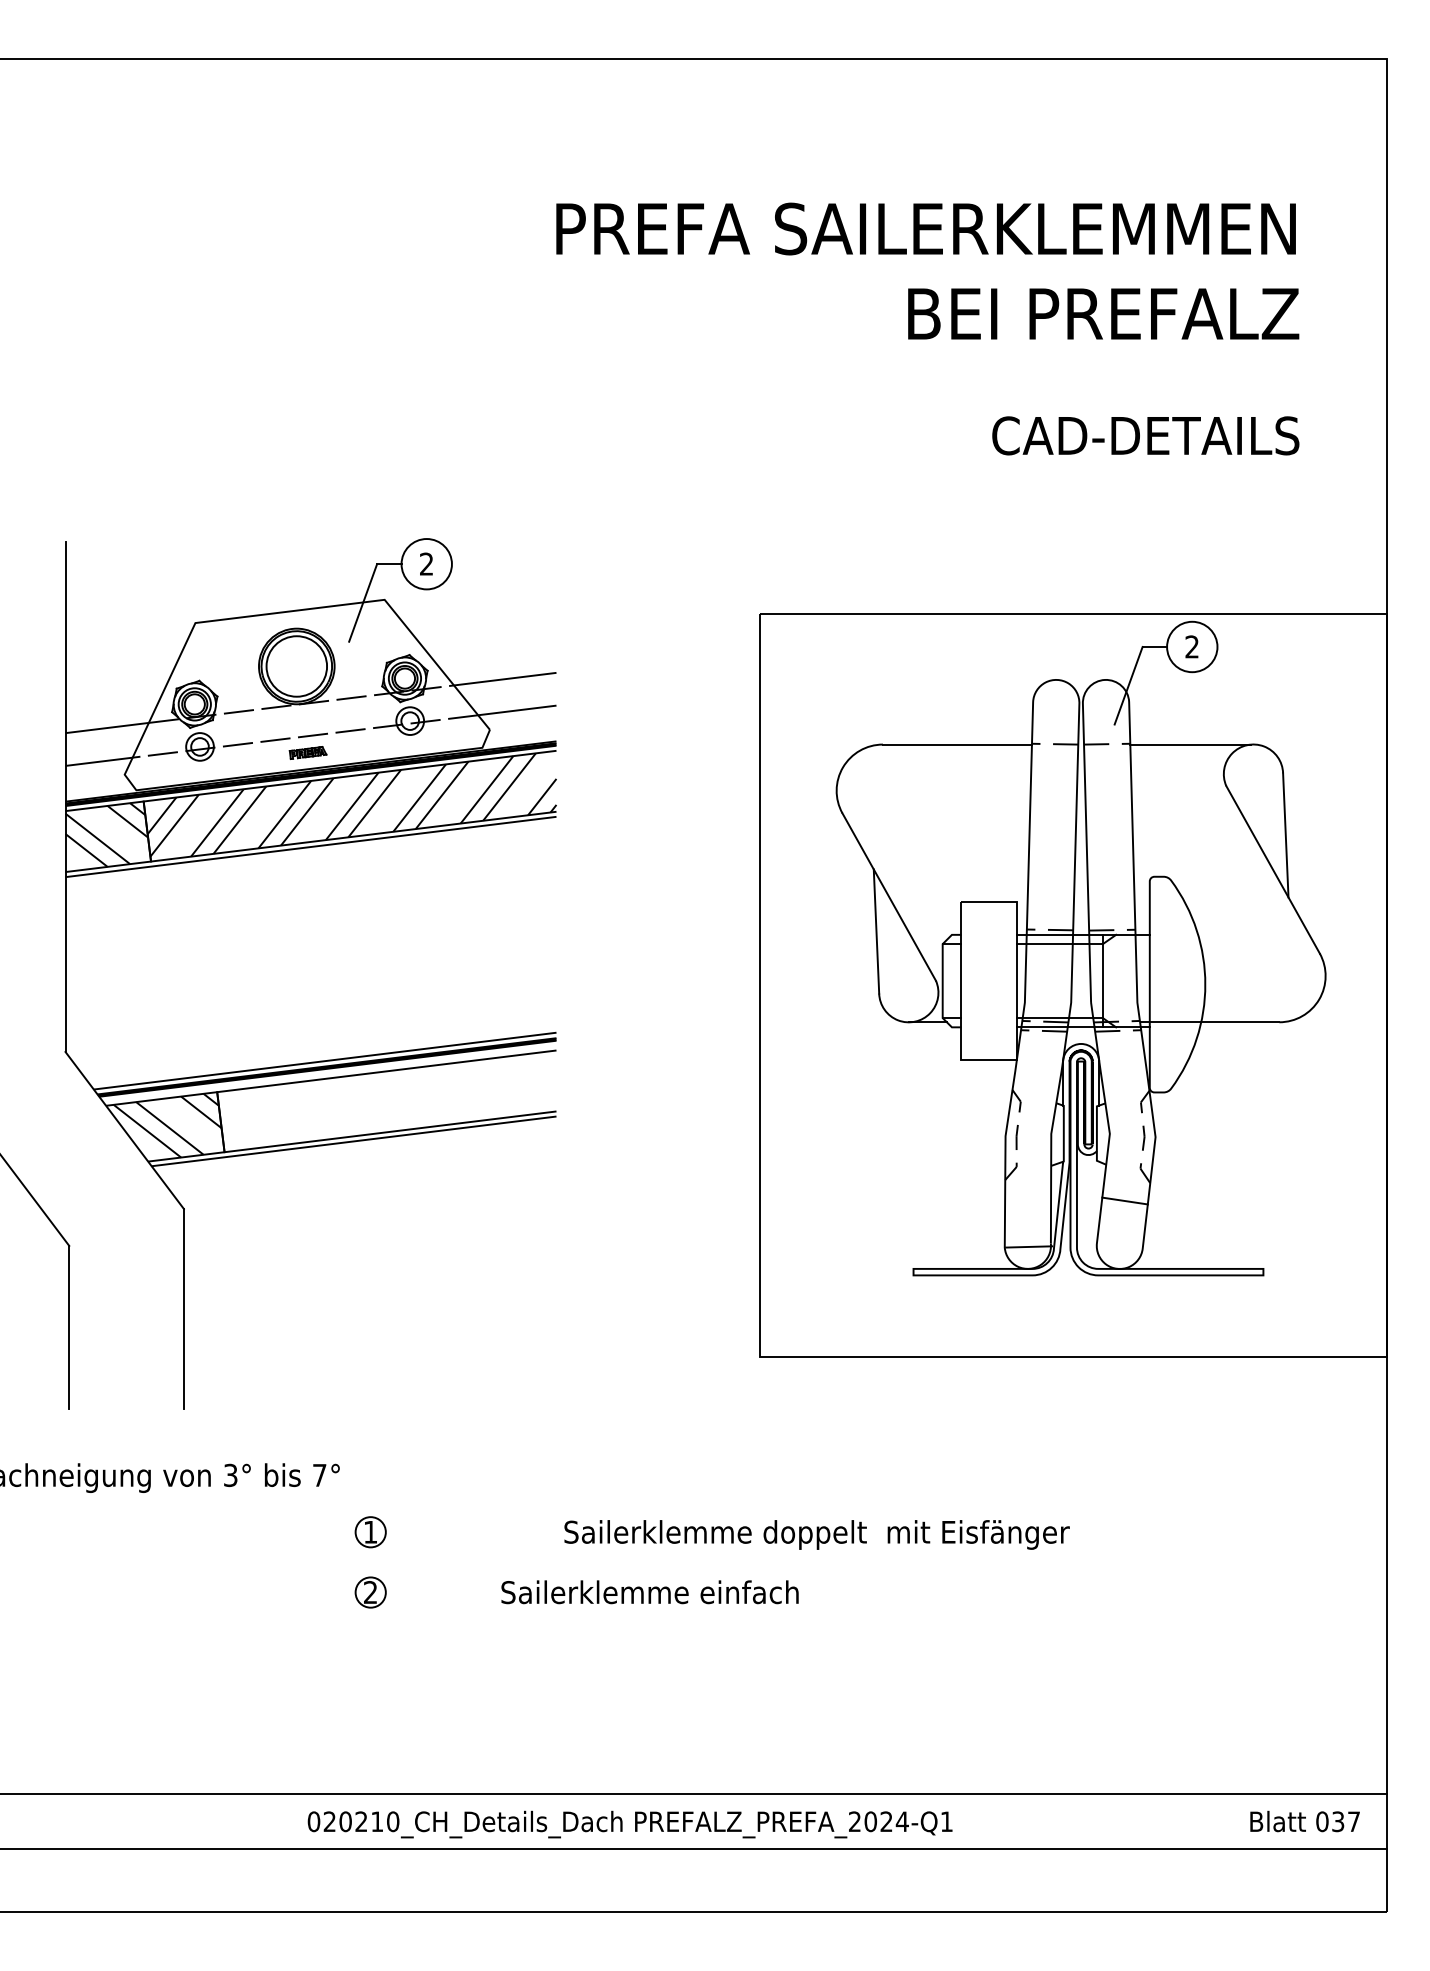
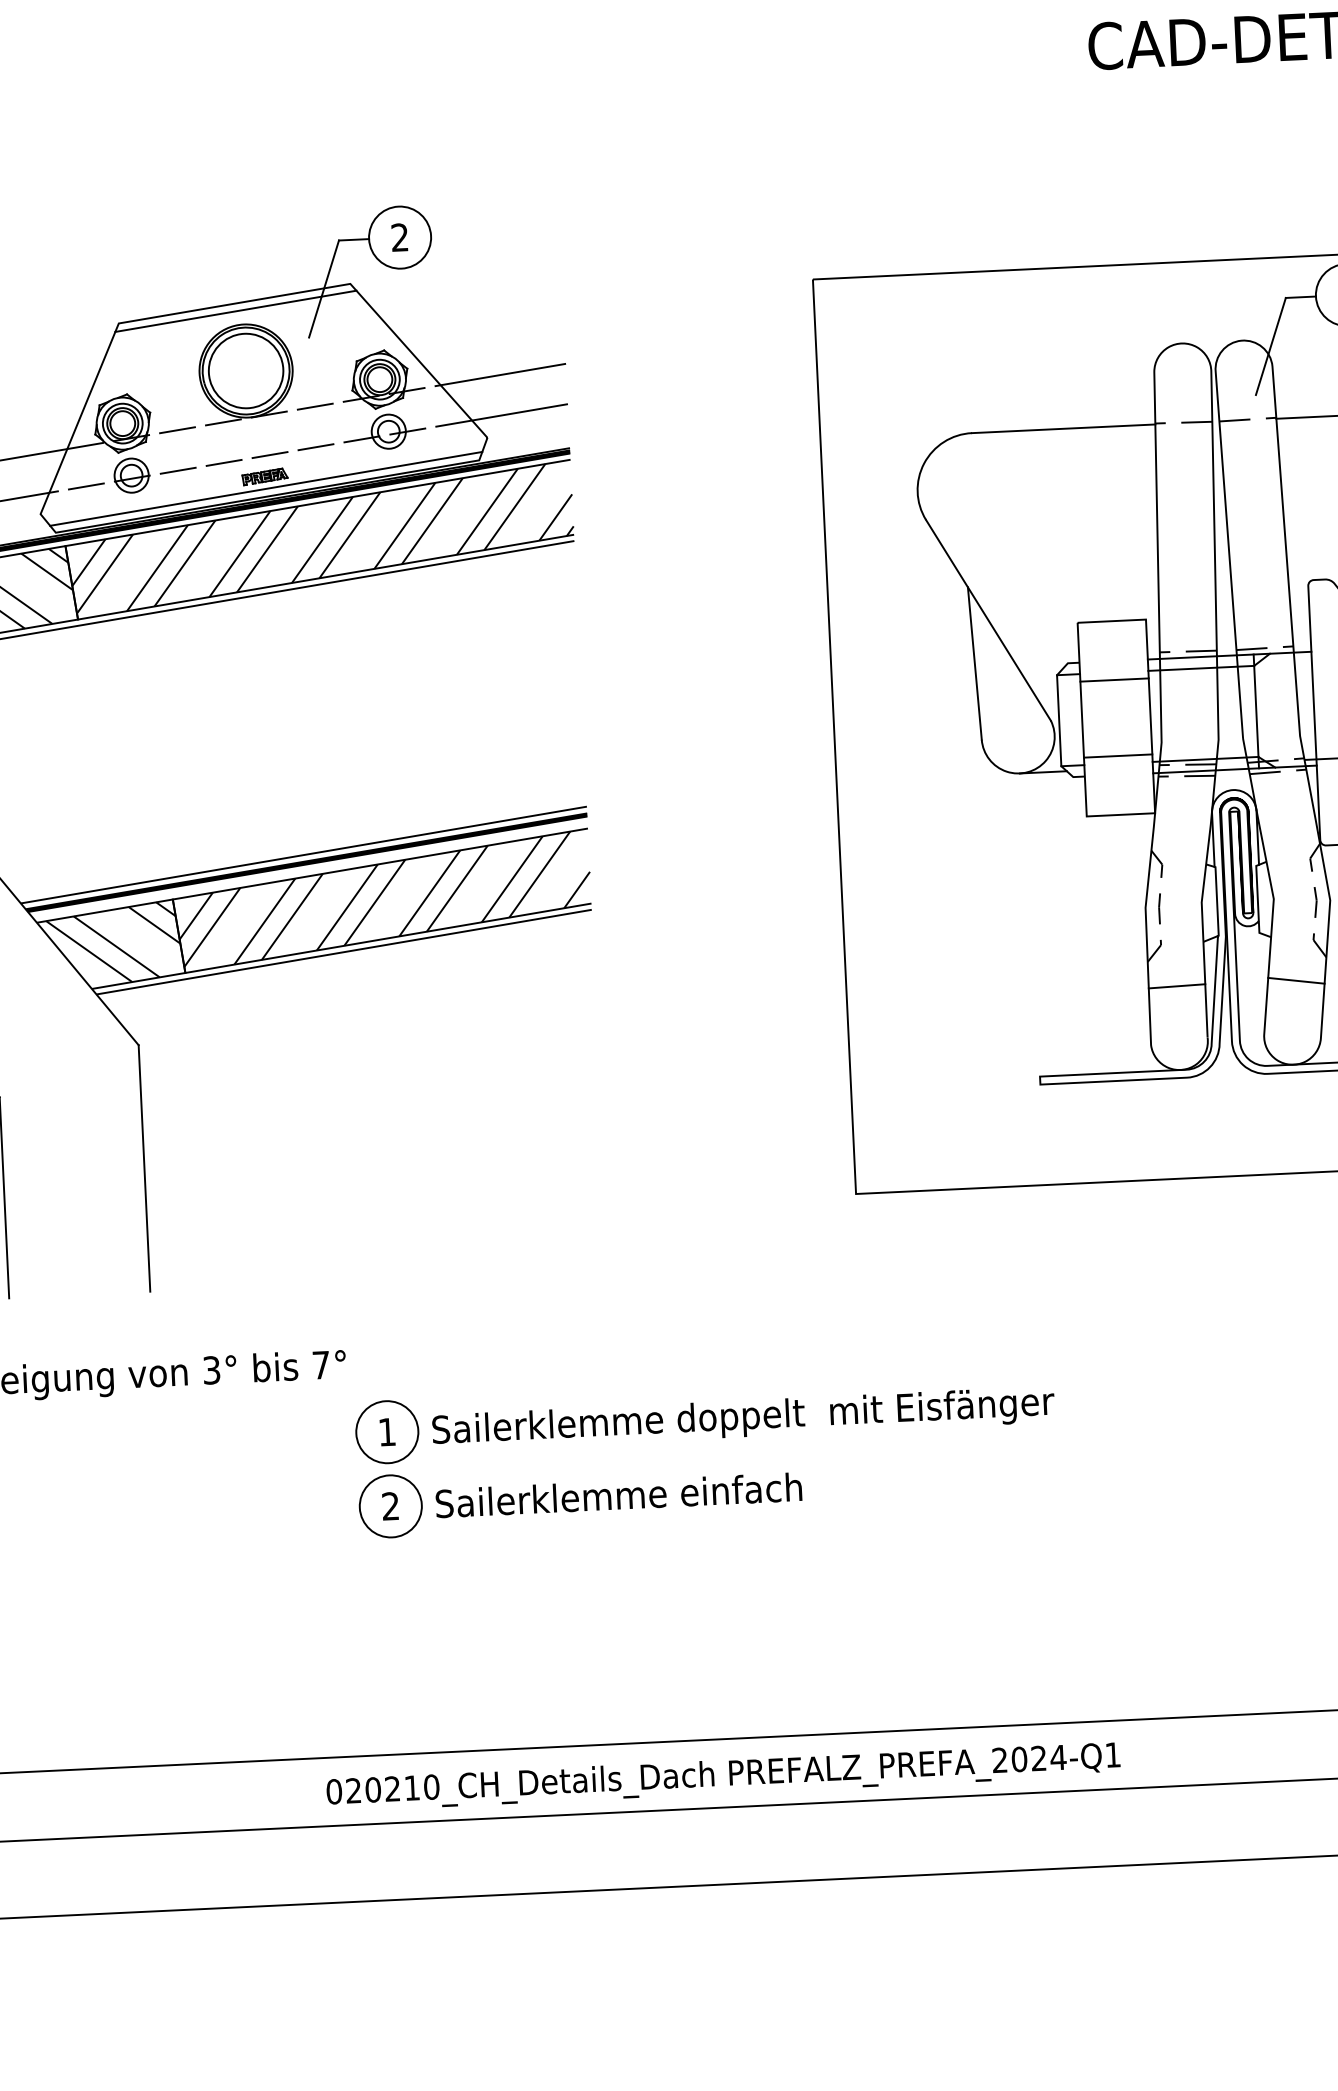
line: (290, 617) -> (235, 311), added
line: (308, 762) -> (266, 488), added
line: (988, 950) -> (1113, 680), added
line: (988, 1011) -> (1117, 755), added
hatch: (388, 1099) -> (384, 898), added
line: (1029, 1246) -> (1177, 985), moved
circle: (370, 1532) -> (387, 1432), size x1.67
text: (816, 1534) -> (742, 1418), moved
circle: (370, 1592) -> (390, 1506), size x1.67
text: (649, 1592) -> (618, 1495), moved

